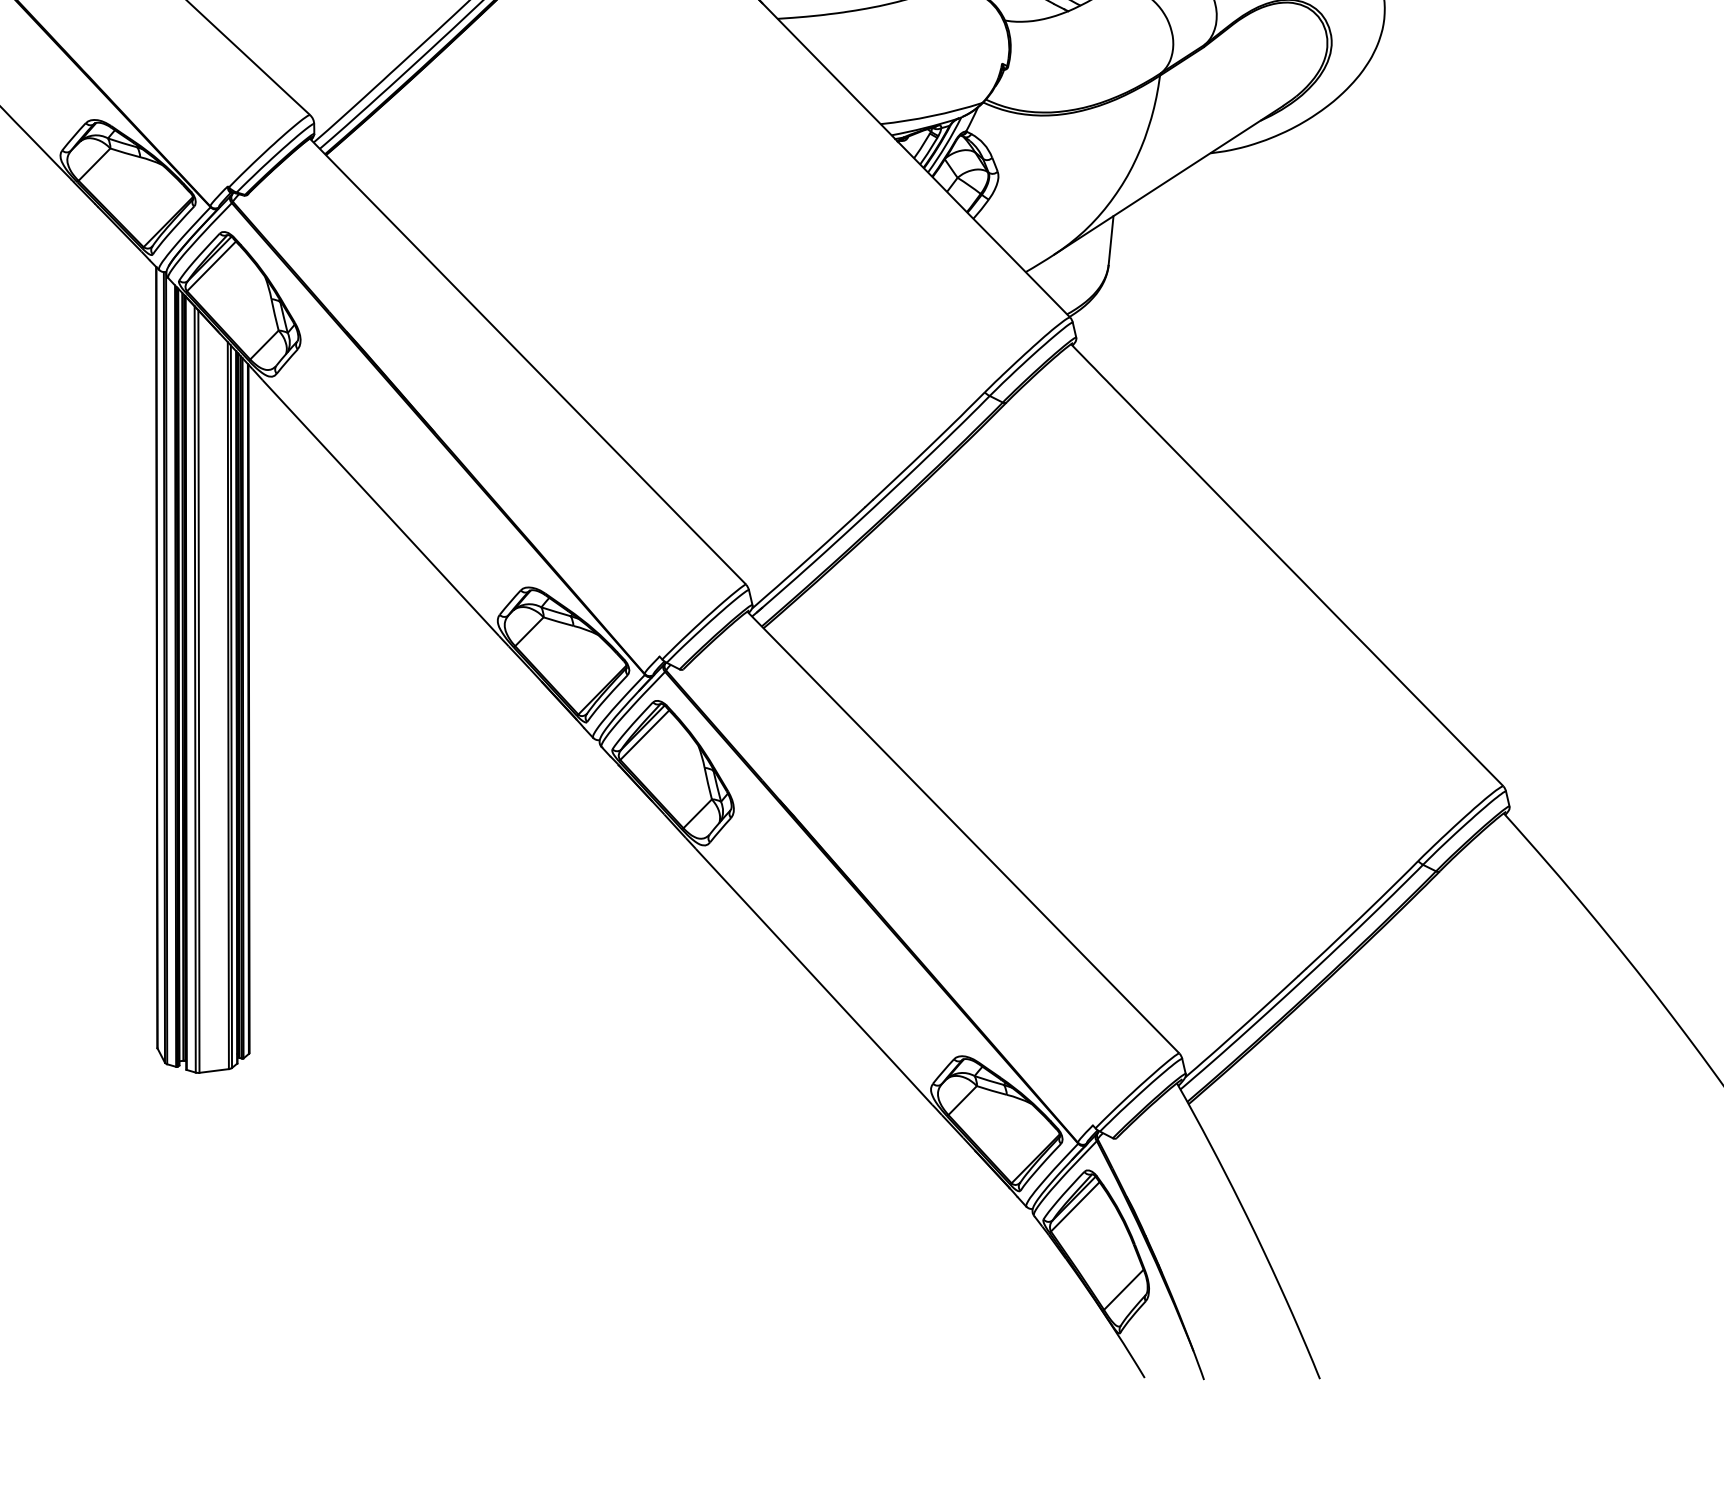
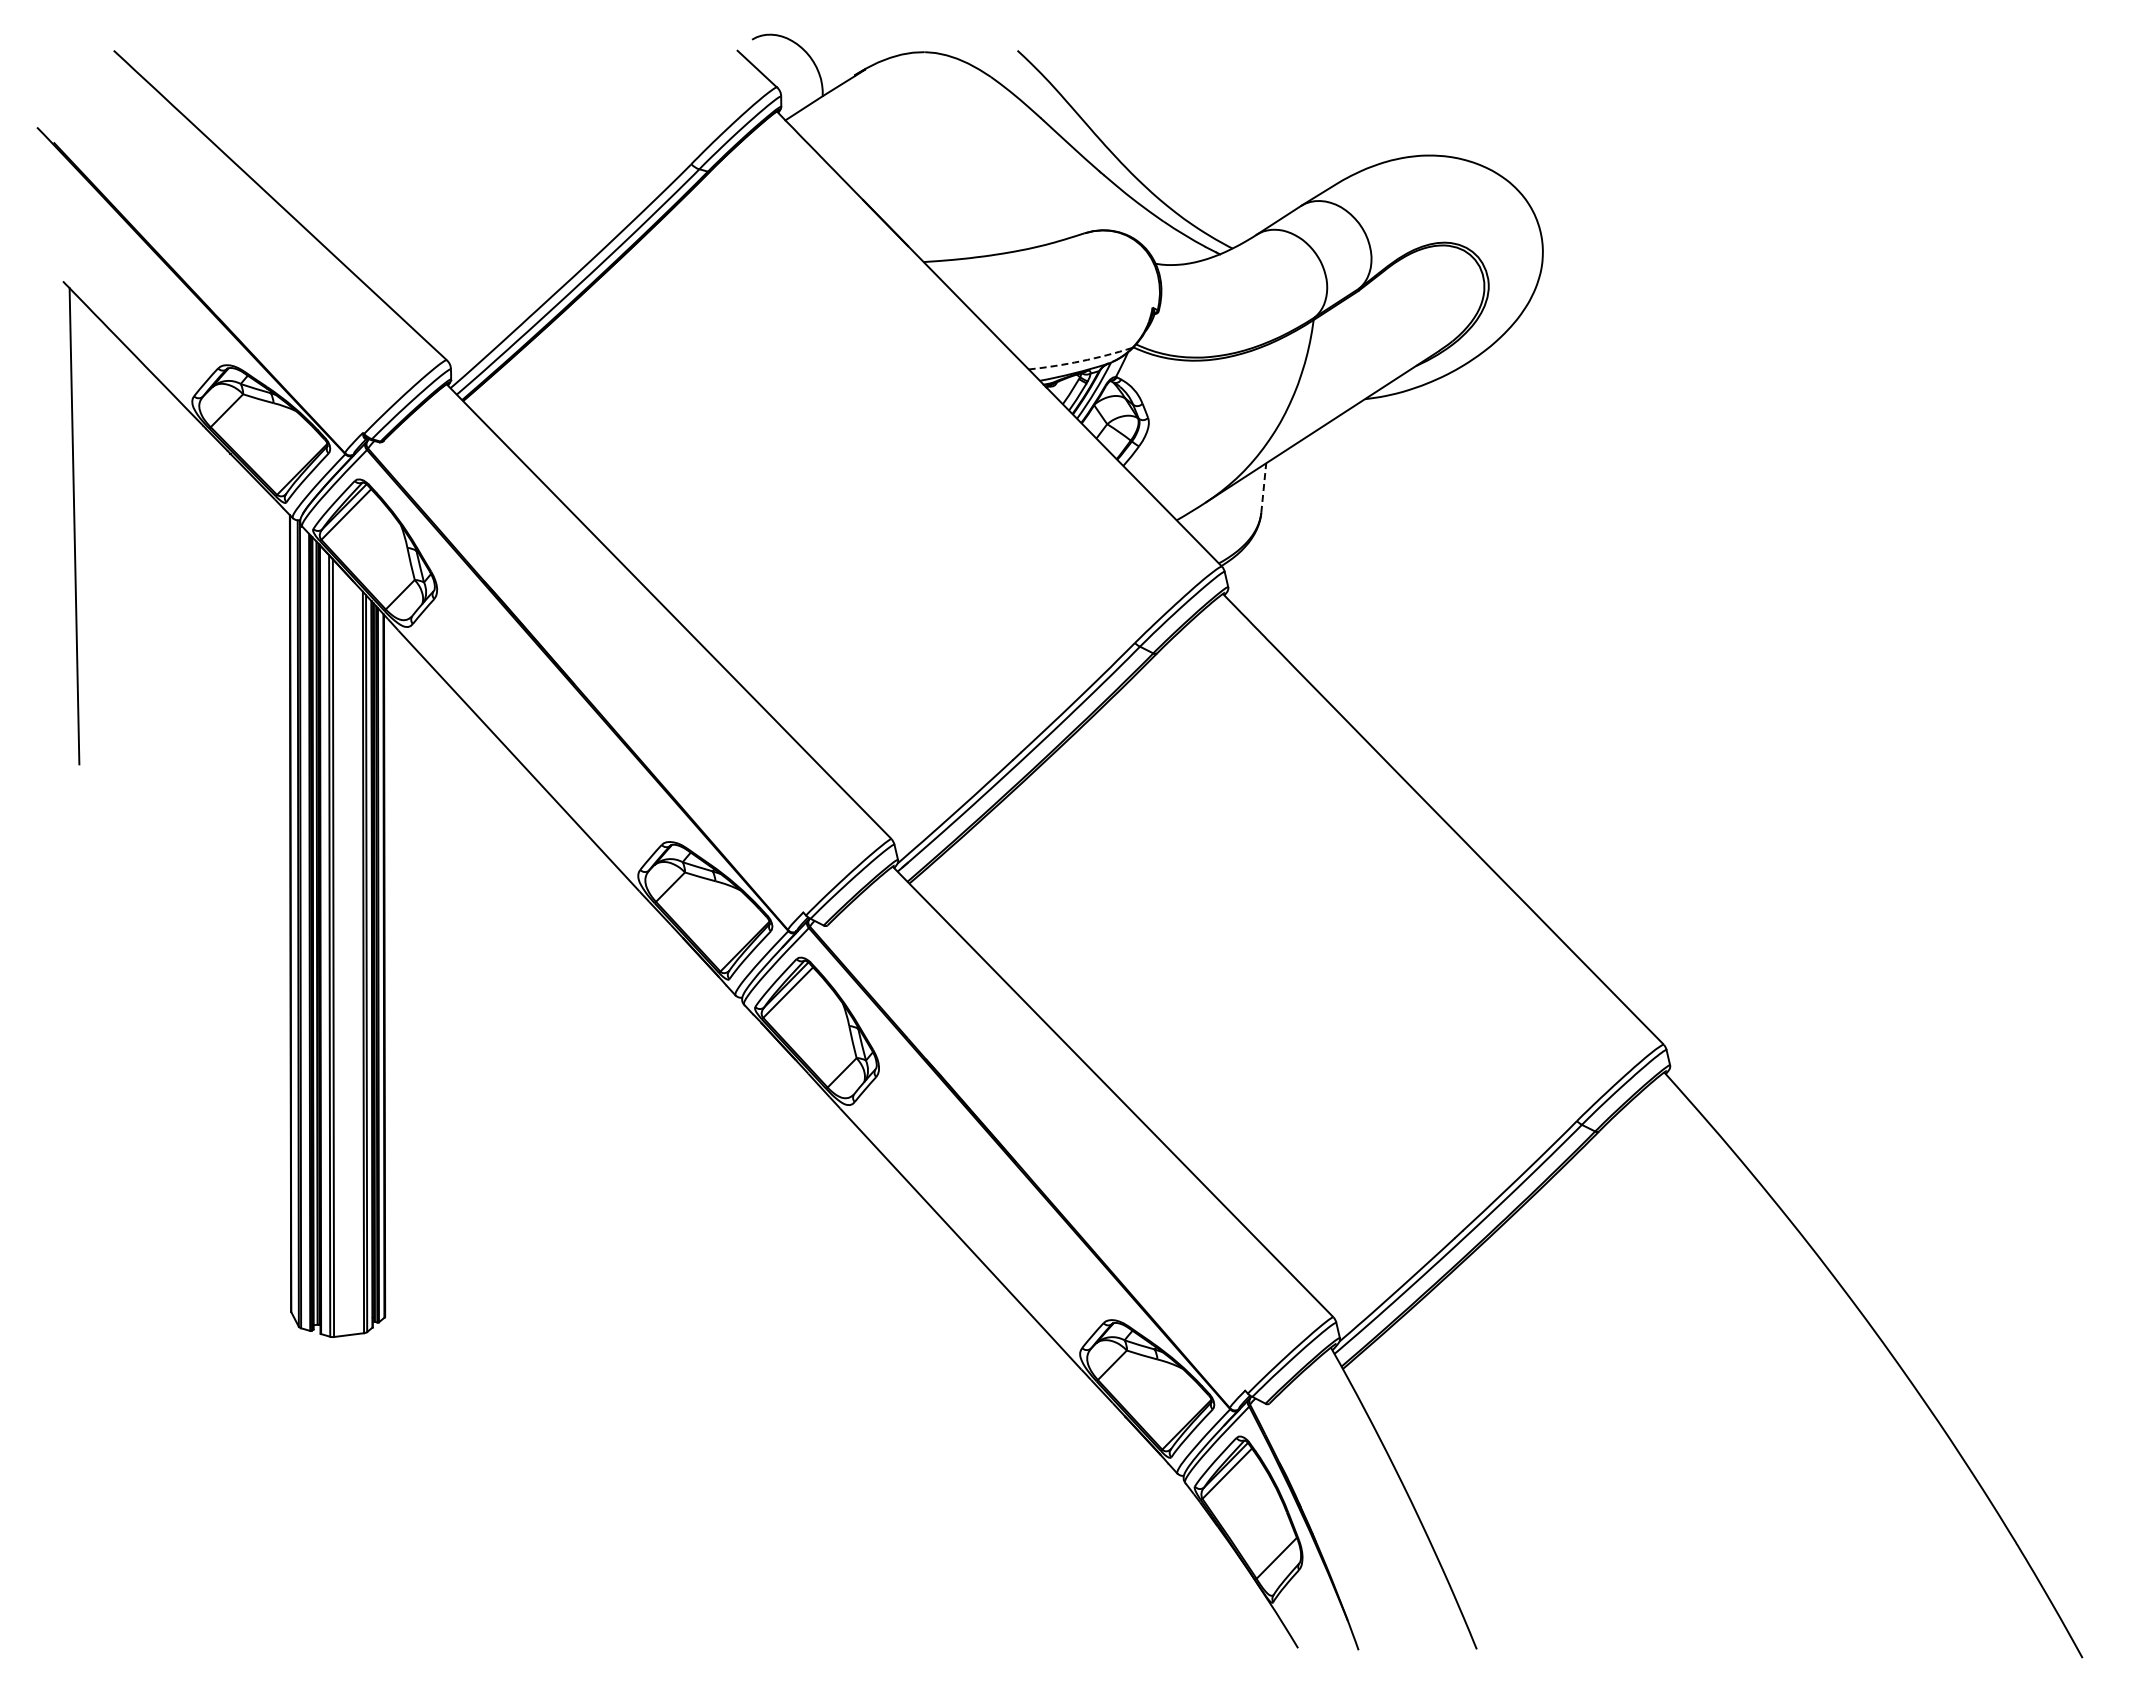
arc: (932, 116) -> (1081, 361), solid -> dashed
line: (1110, 240) -> (1263, 488), solid -> dashed

